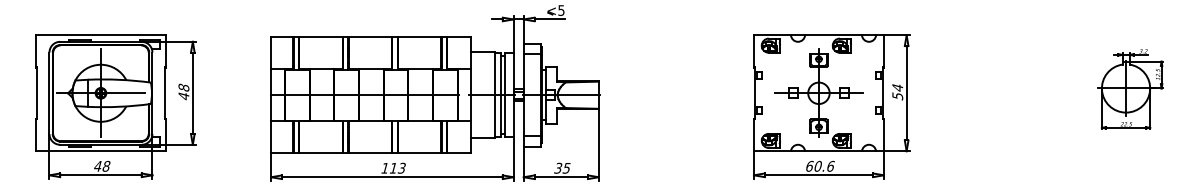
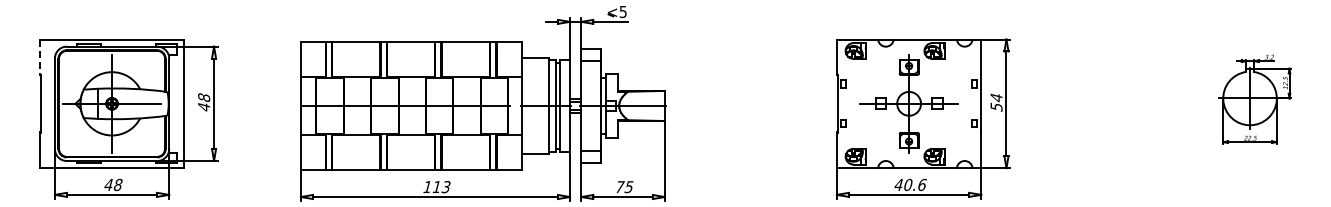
line: (35, 51) -> (39, 57), solid -> dashed
text: (809, 165) -> (898, 184), 60.6 -> 40.6
text: (558, 168) -> (619, 187), 35 -> 75

